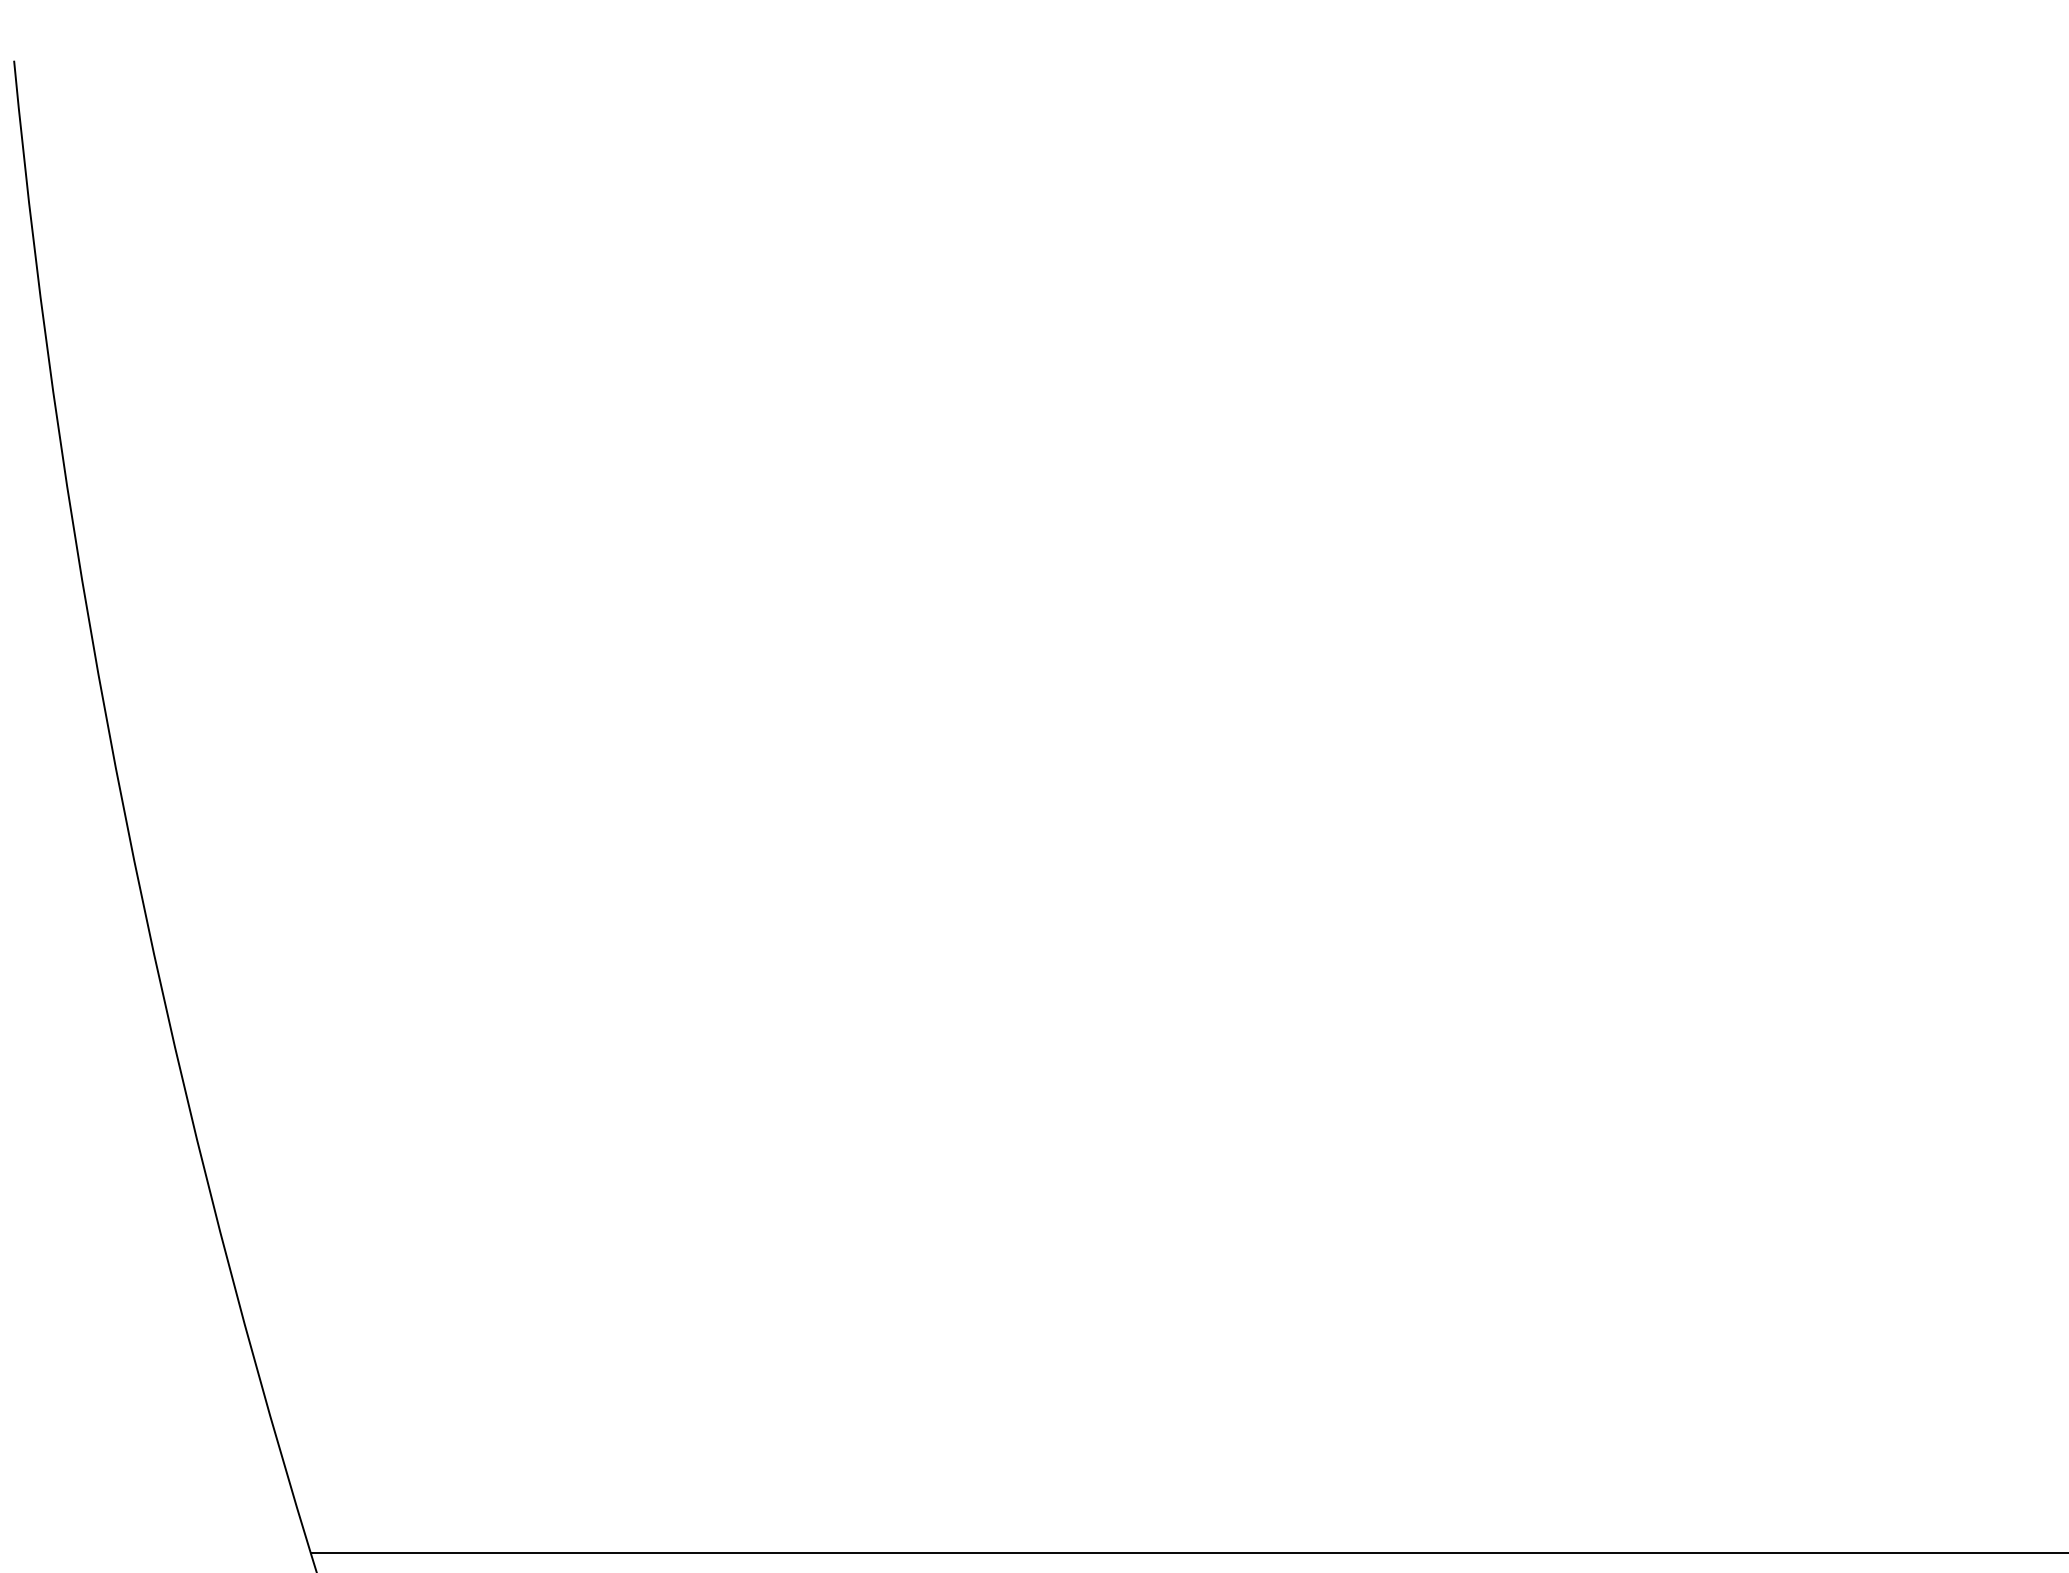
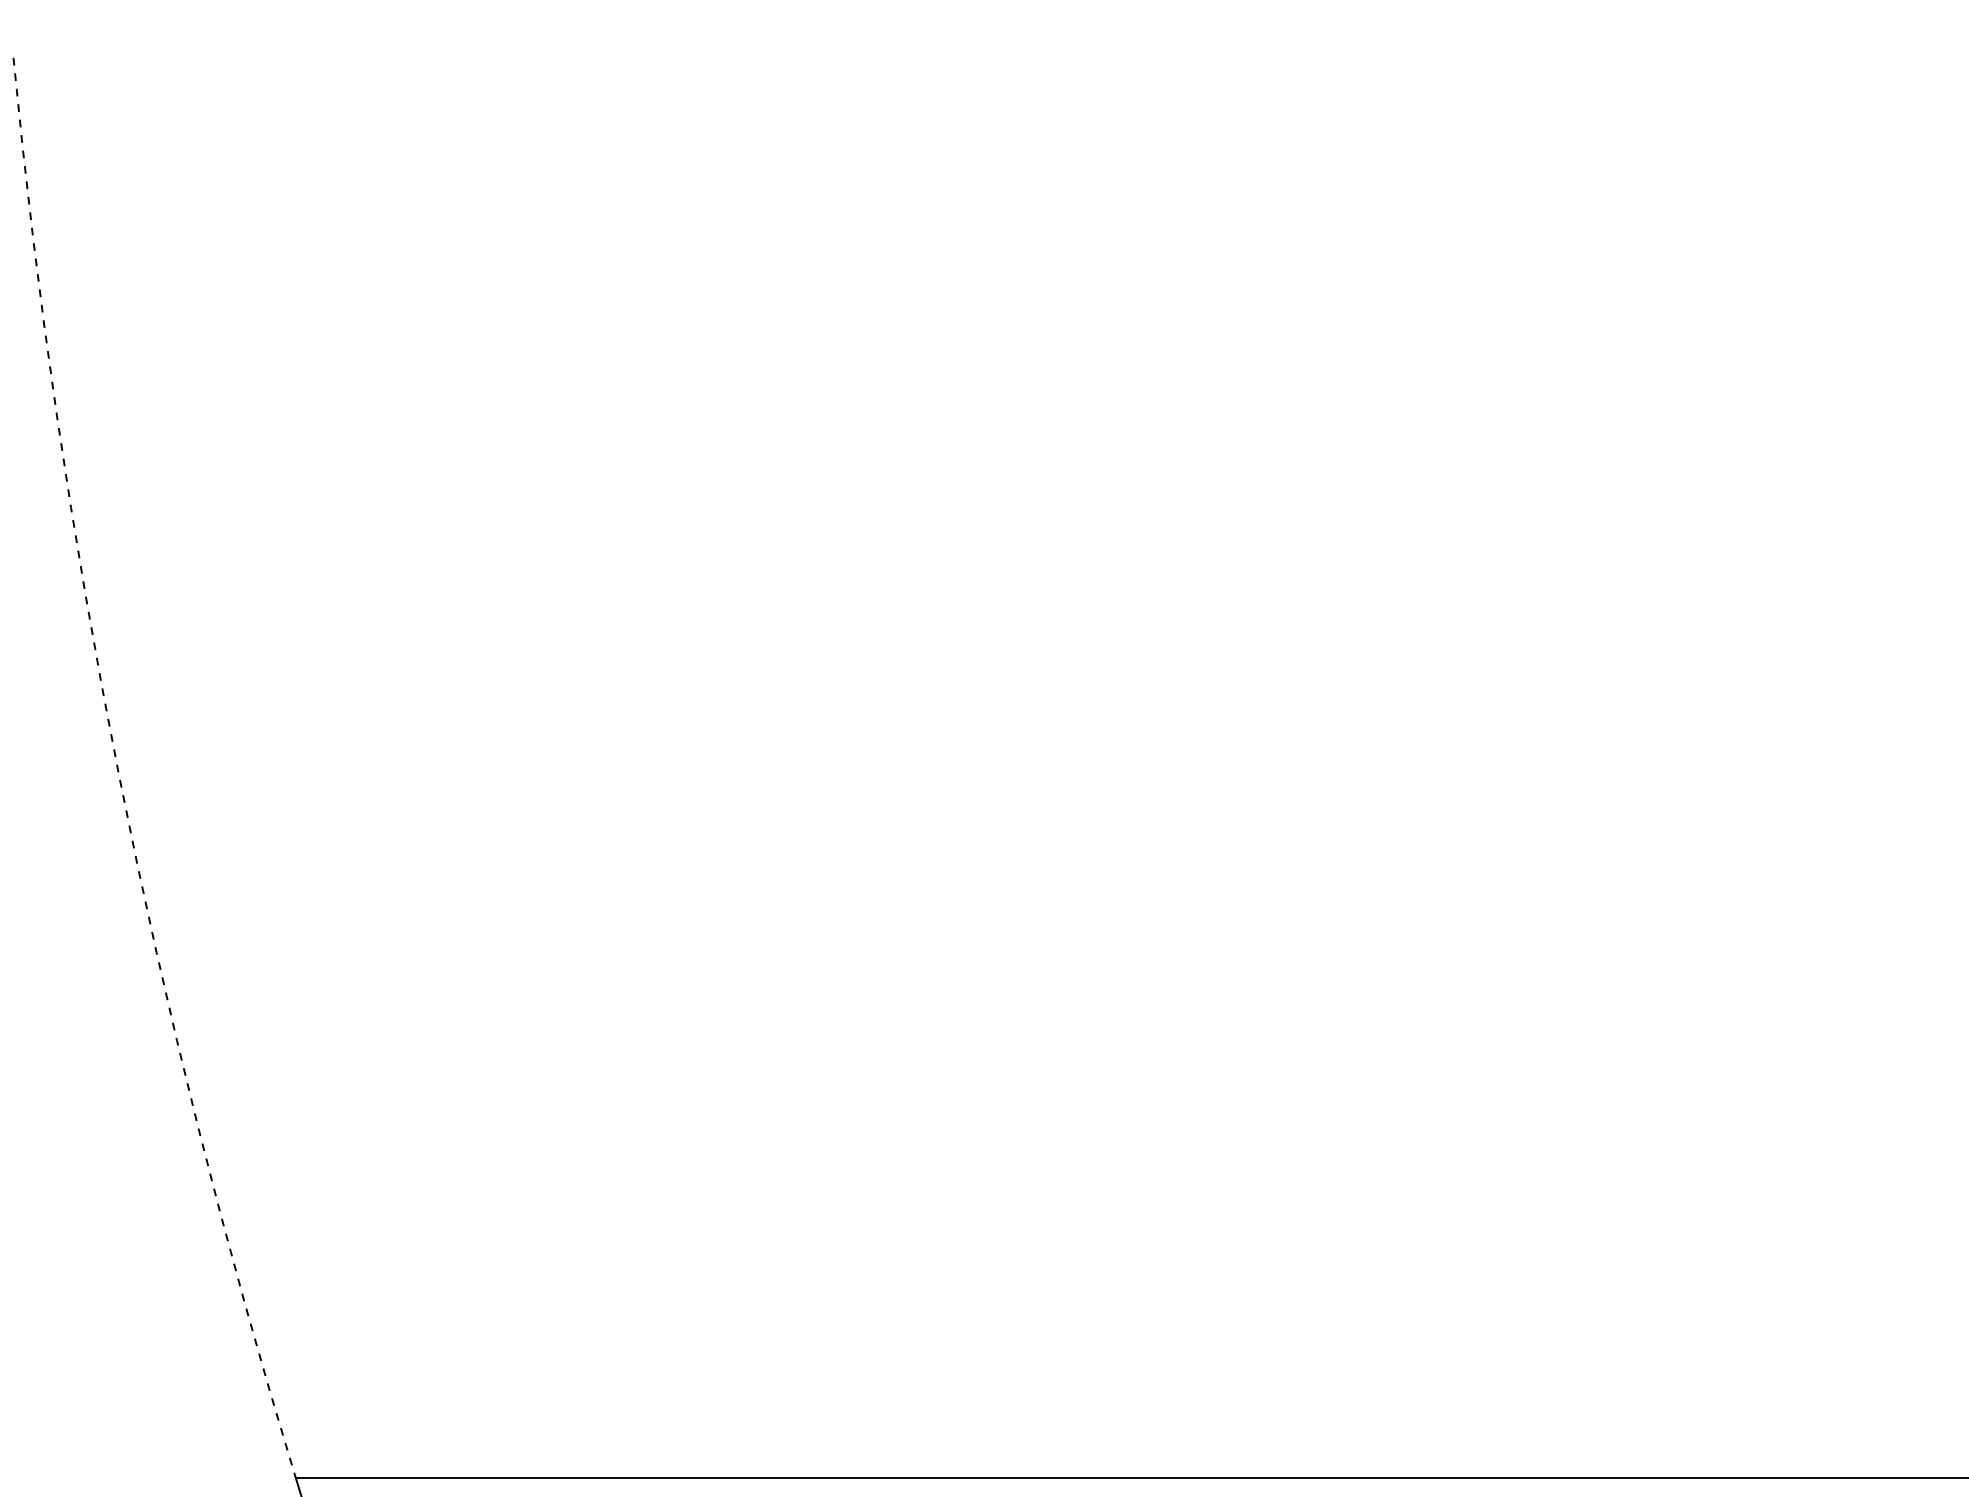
arc: (124, 814) -> (118, 775), solid -> dashed

